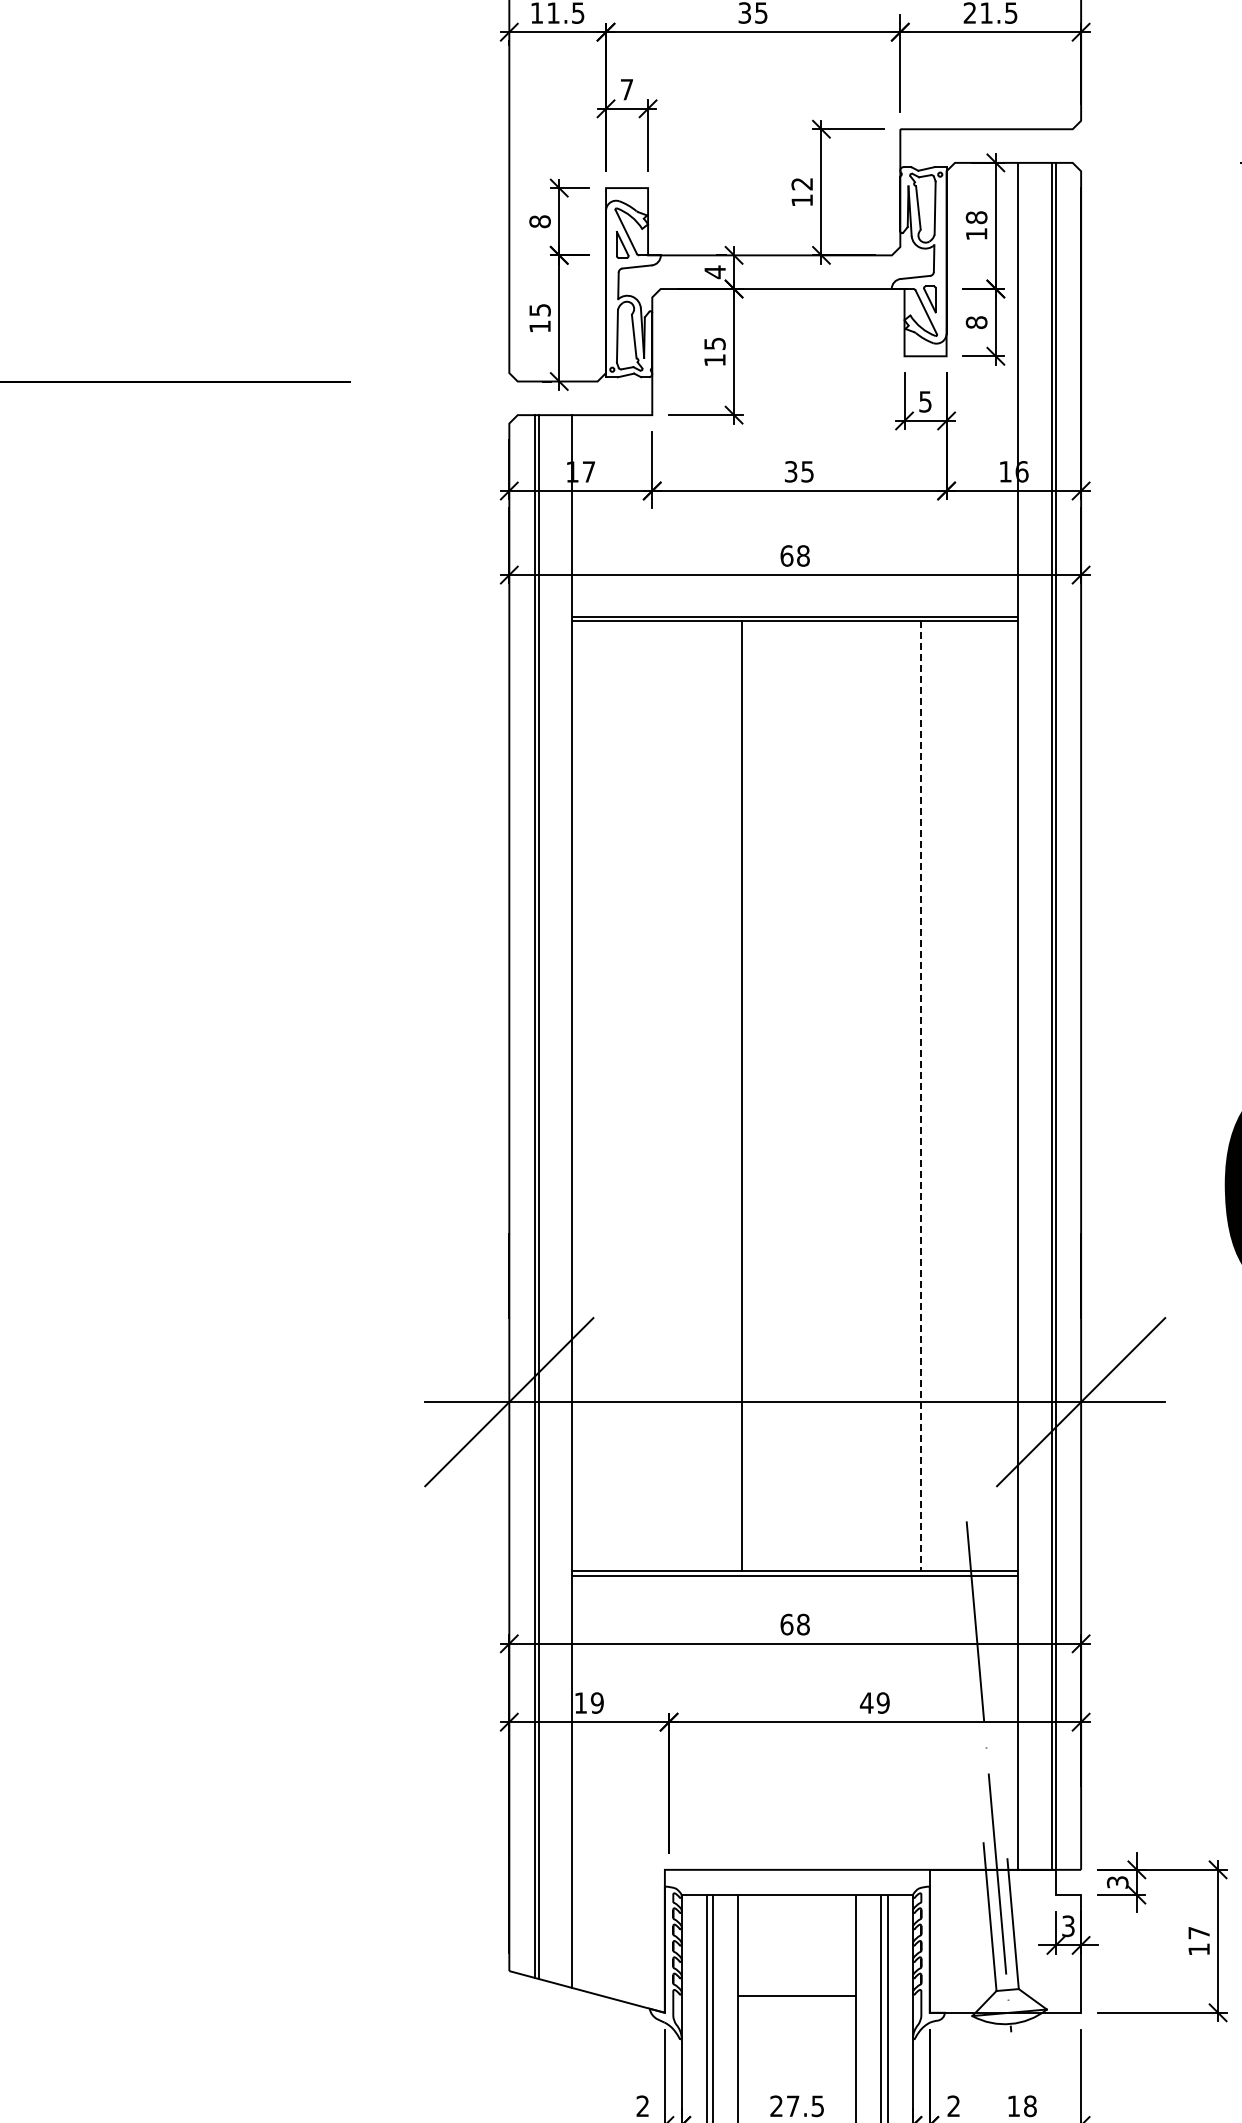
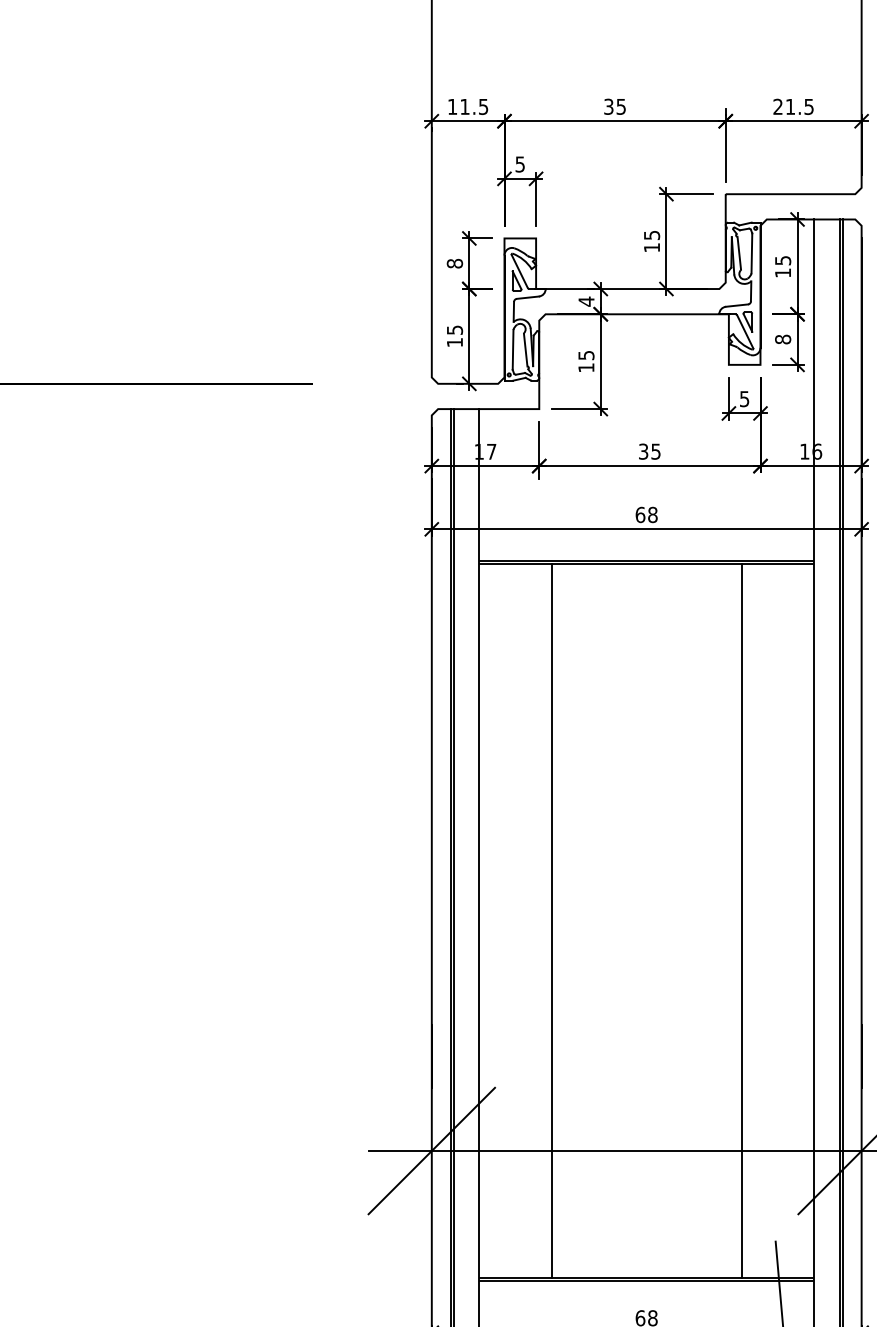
text: (626, 89) -> (519, 164), 7 -> 5
text: (802, 184) -> (652, 235), 12 -> 15
text: (976, 217) -> (782, 260), 18 -> 15
line: (742, 1096) -> (552, 921), moved
line: (921, 1096) -> (741, 921), dashed -> solid

